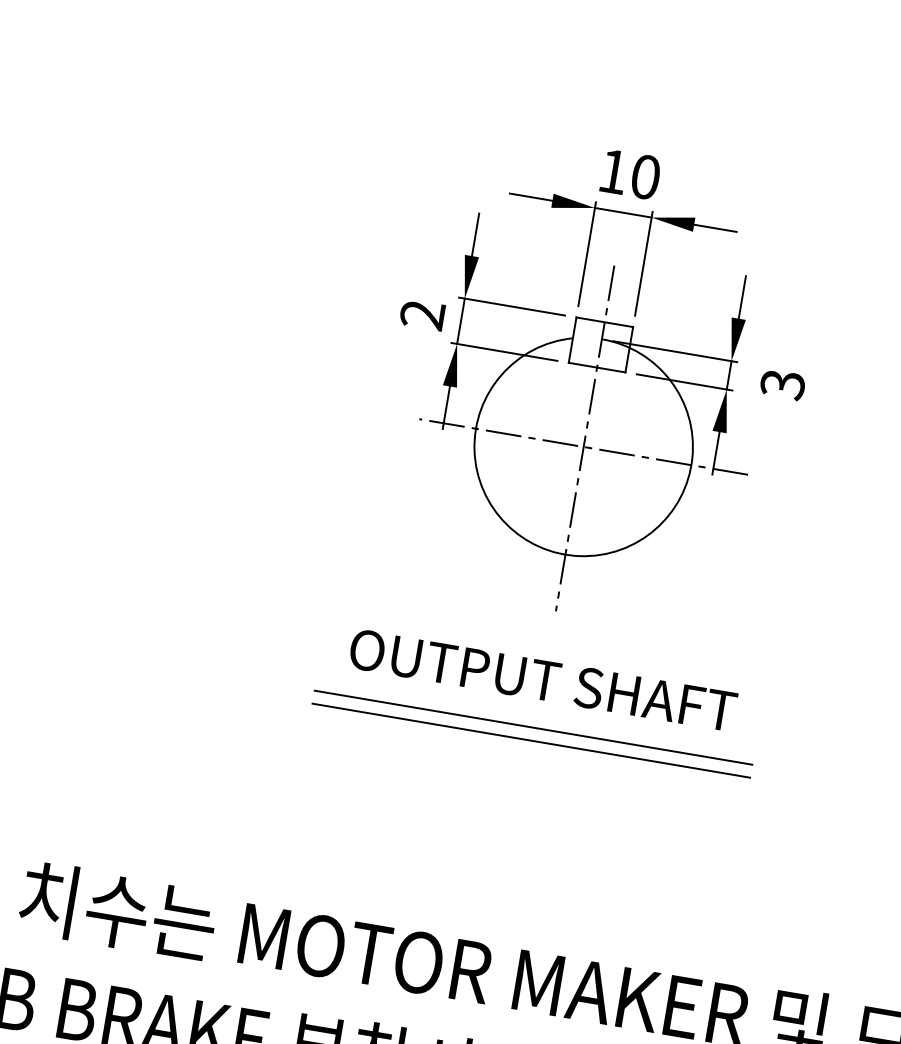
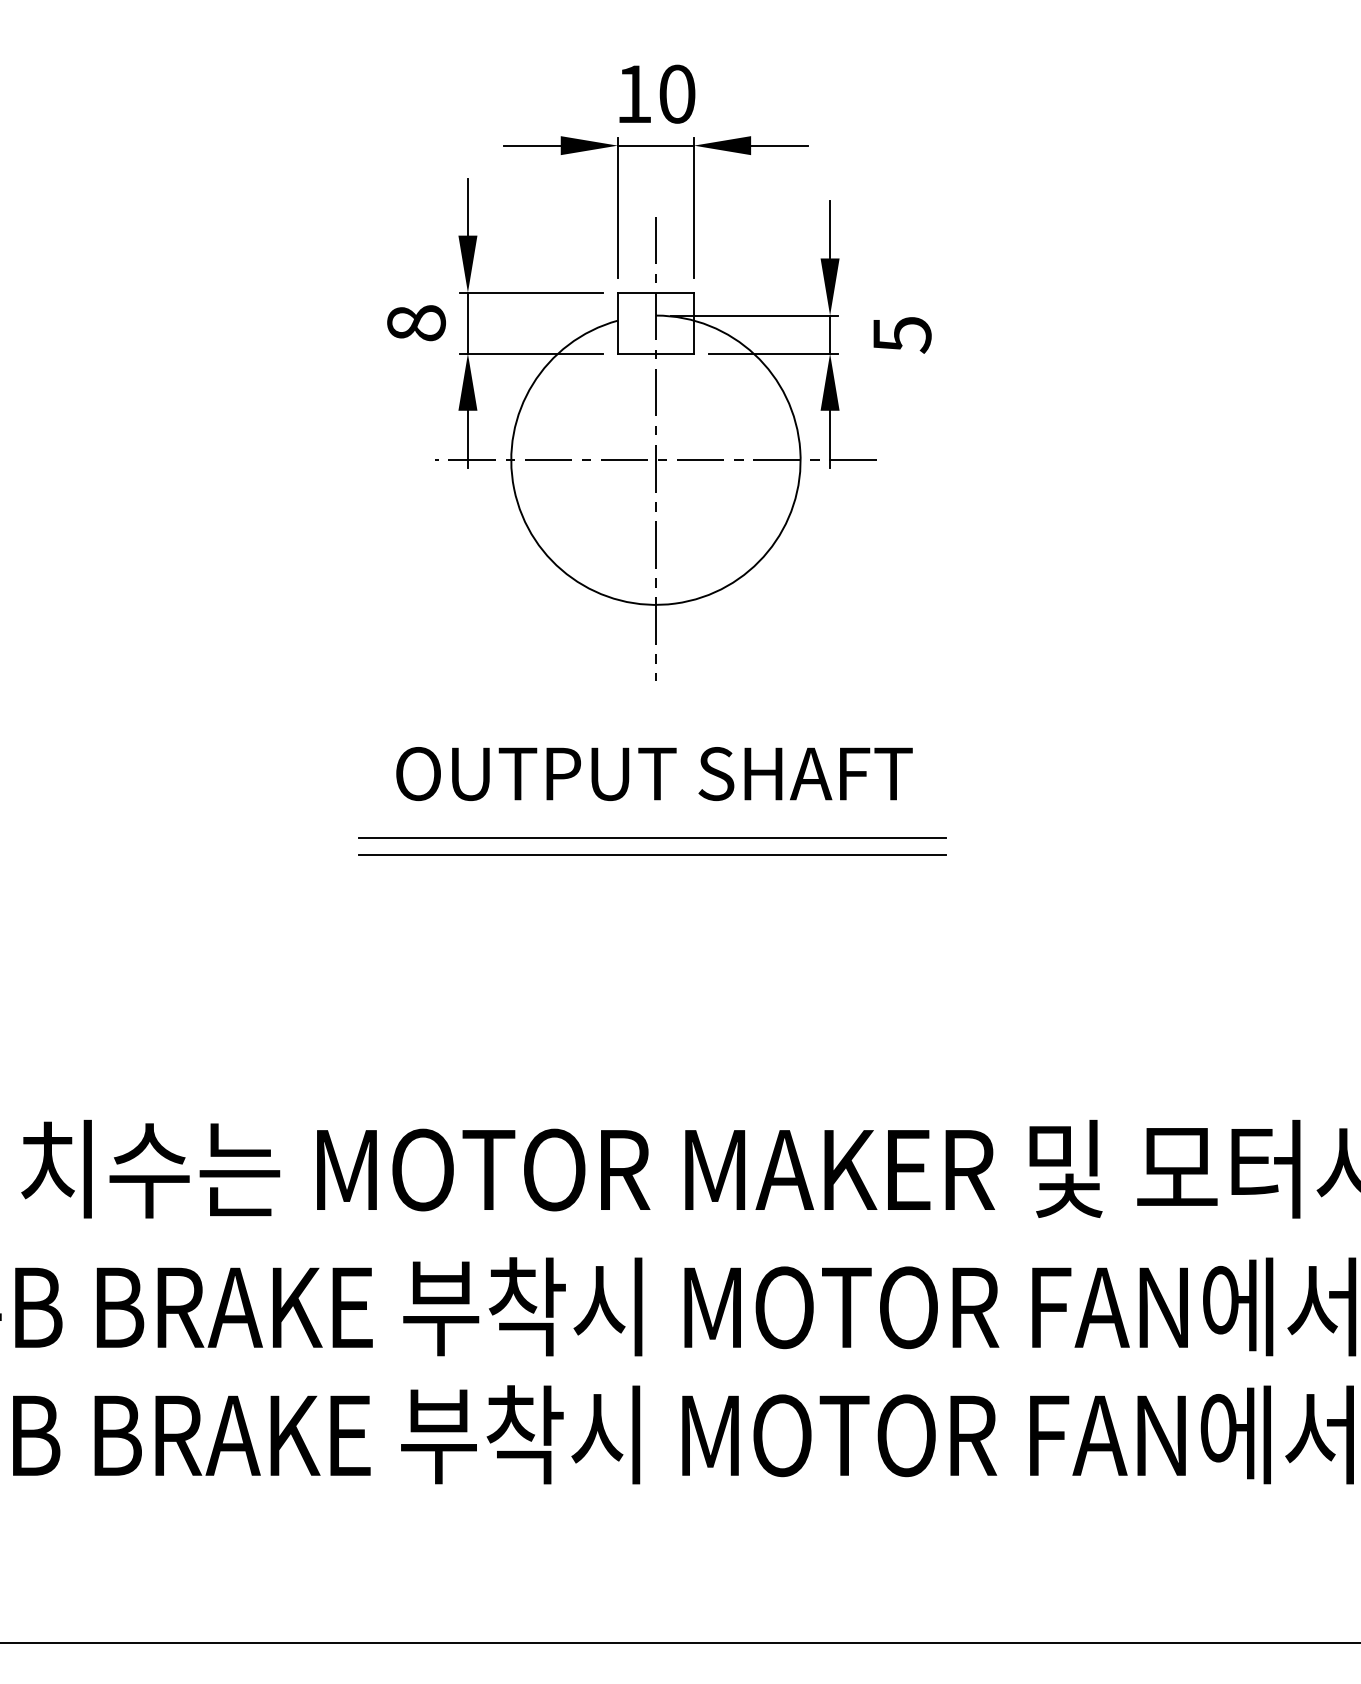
text: (422, 315) -> (416, 323), 2 -> 8
text: (782, 385) -> (901, 335), 3 -> 5

